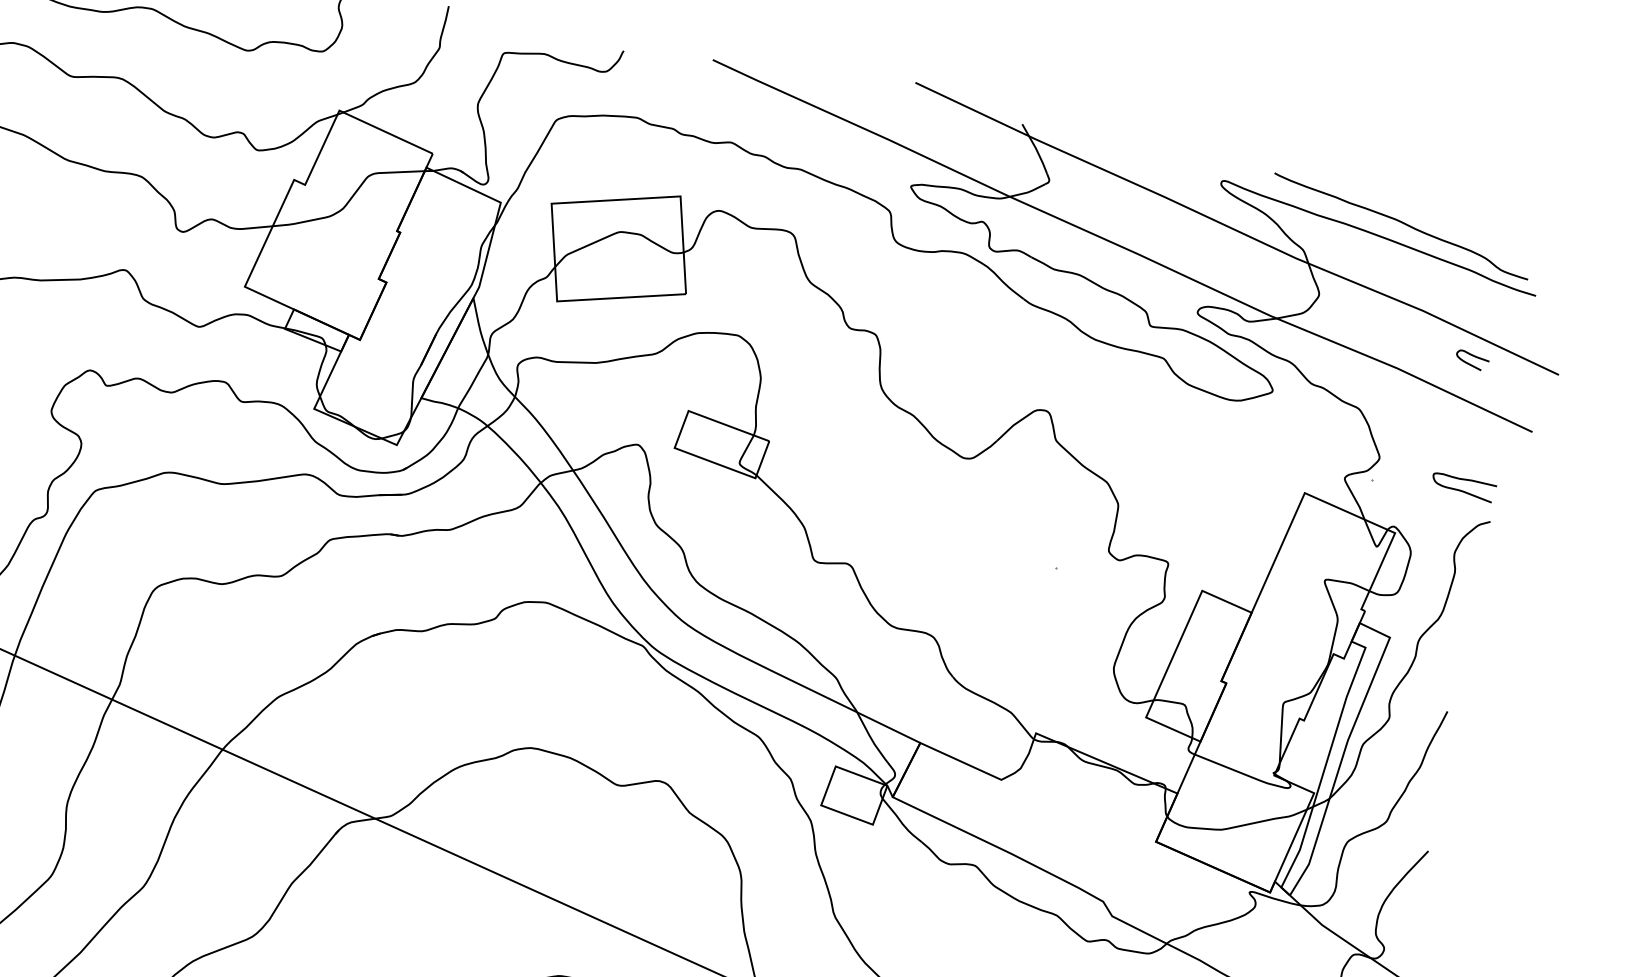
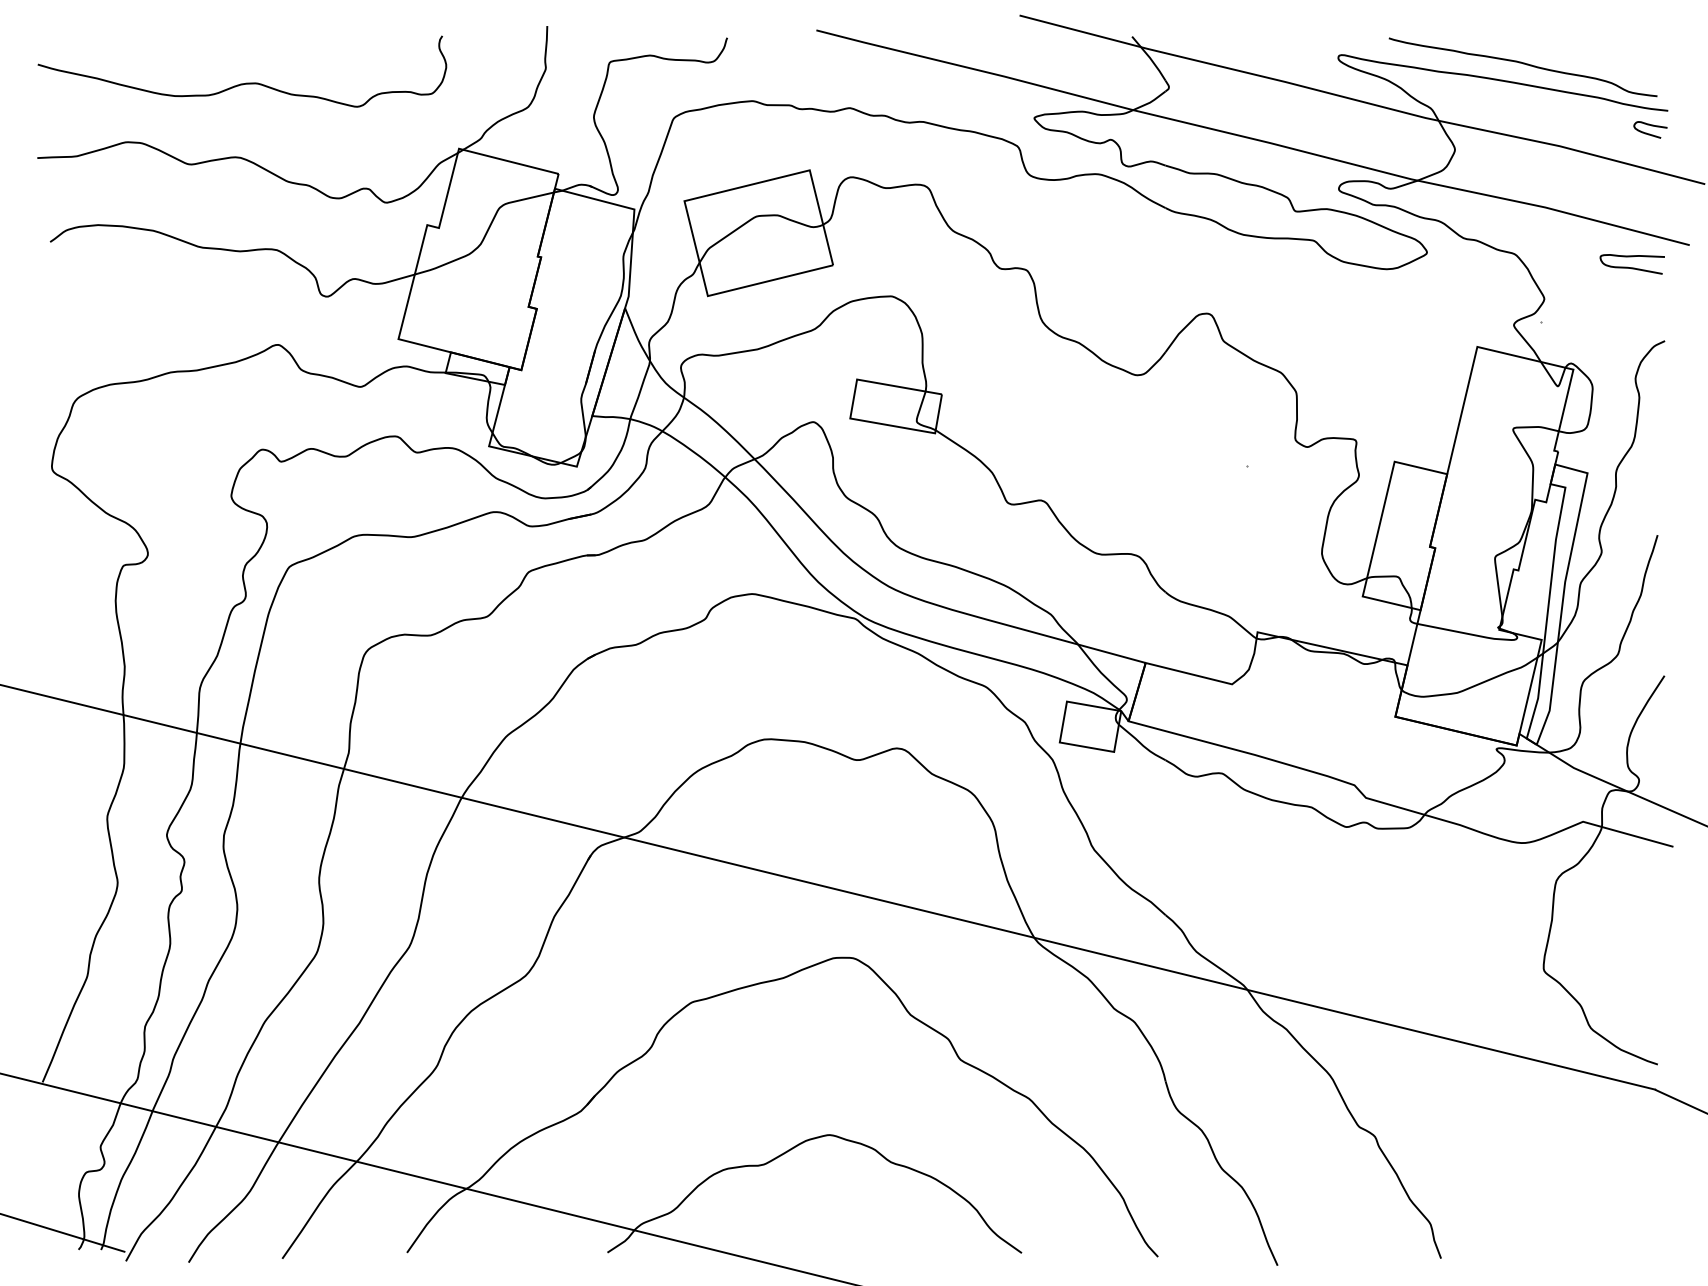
curve: (1473, 357) -> (1651, 126), moved
curve: (1462, 490) -> (1631, 267), moved

